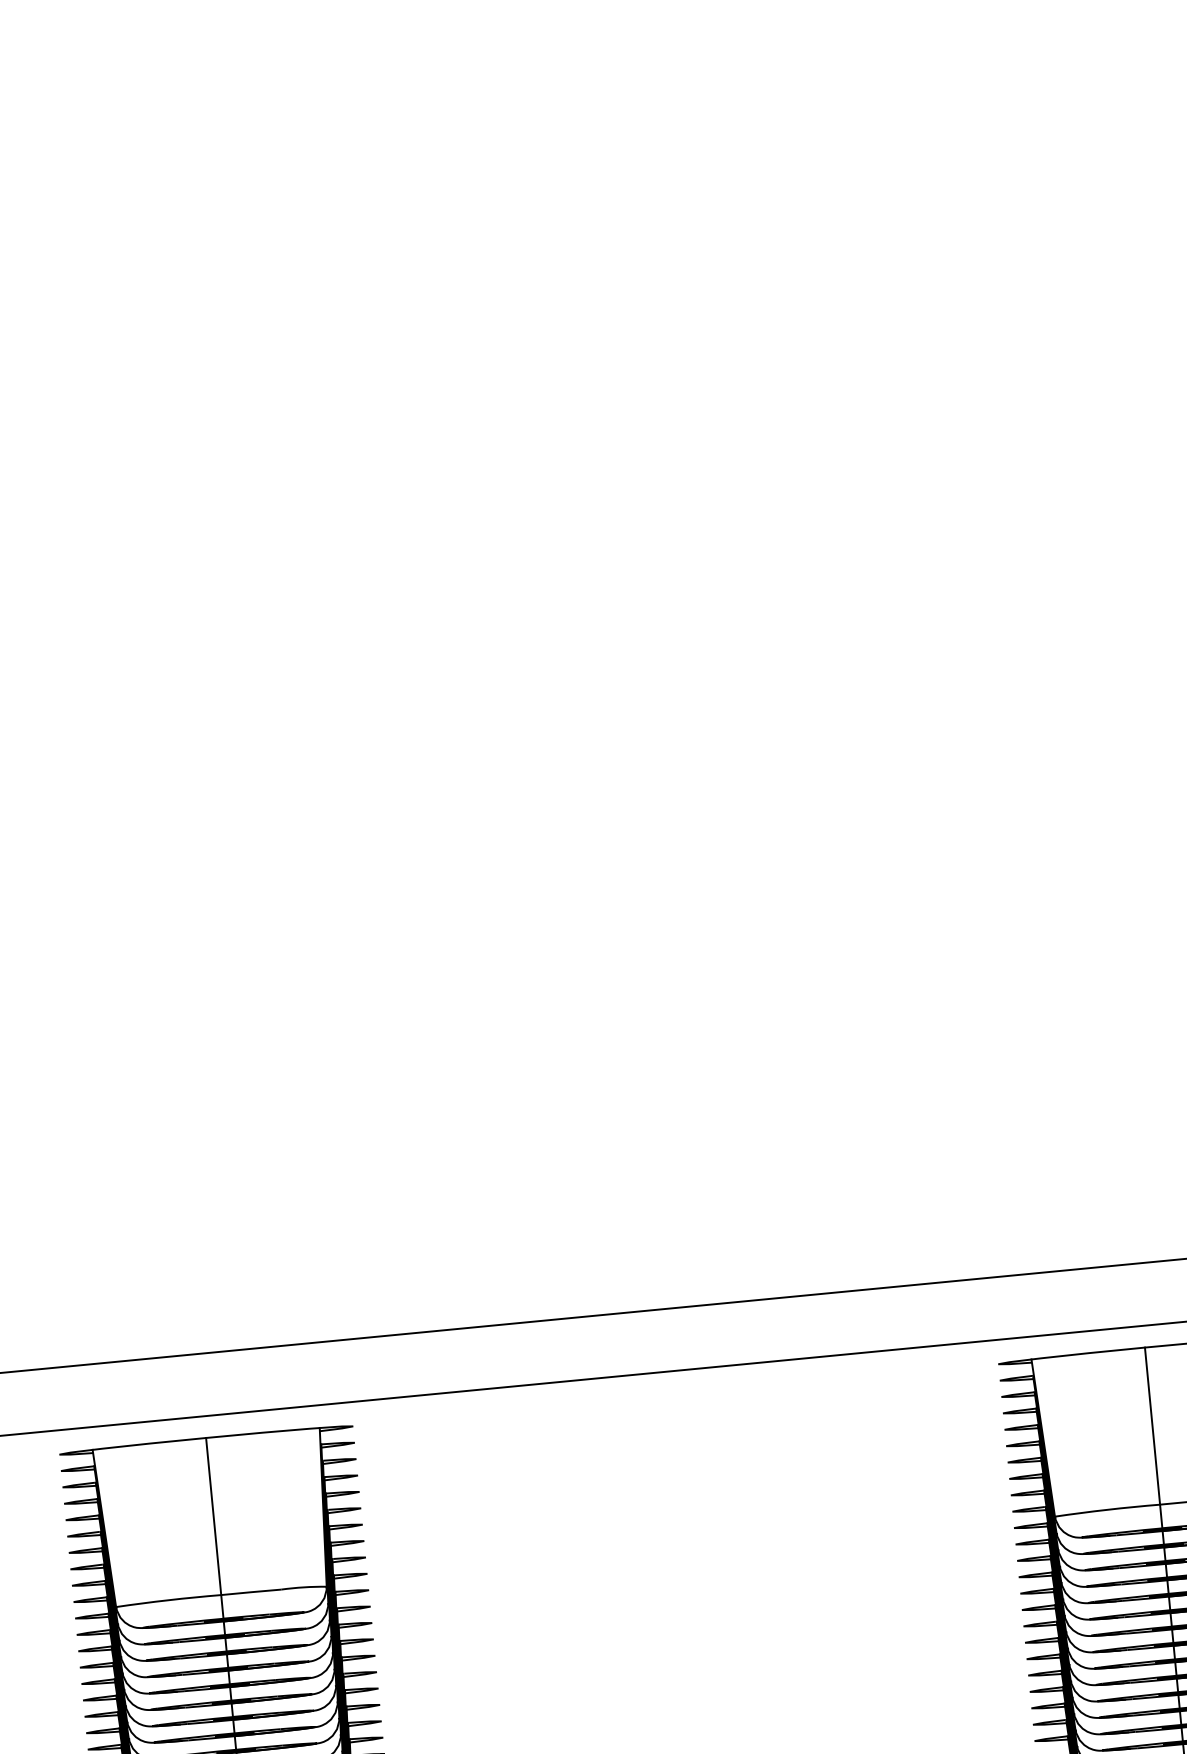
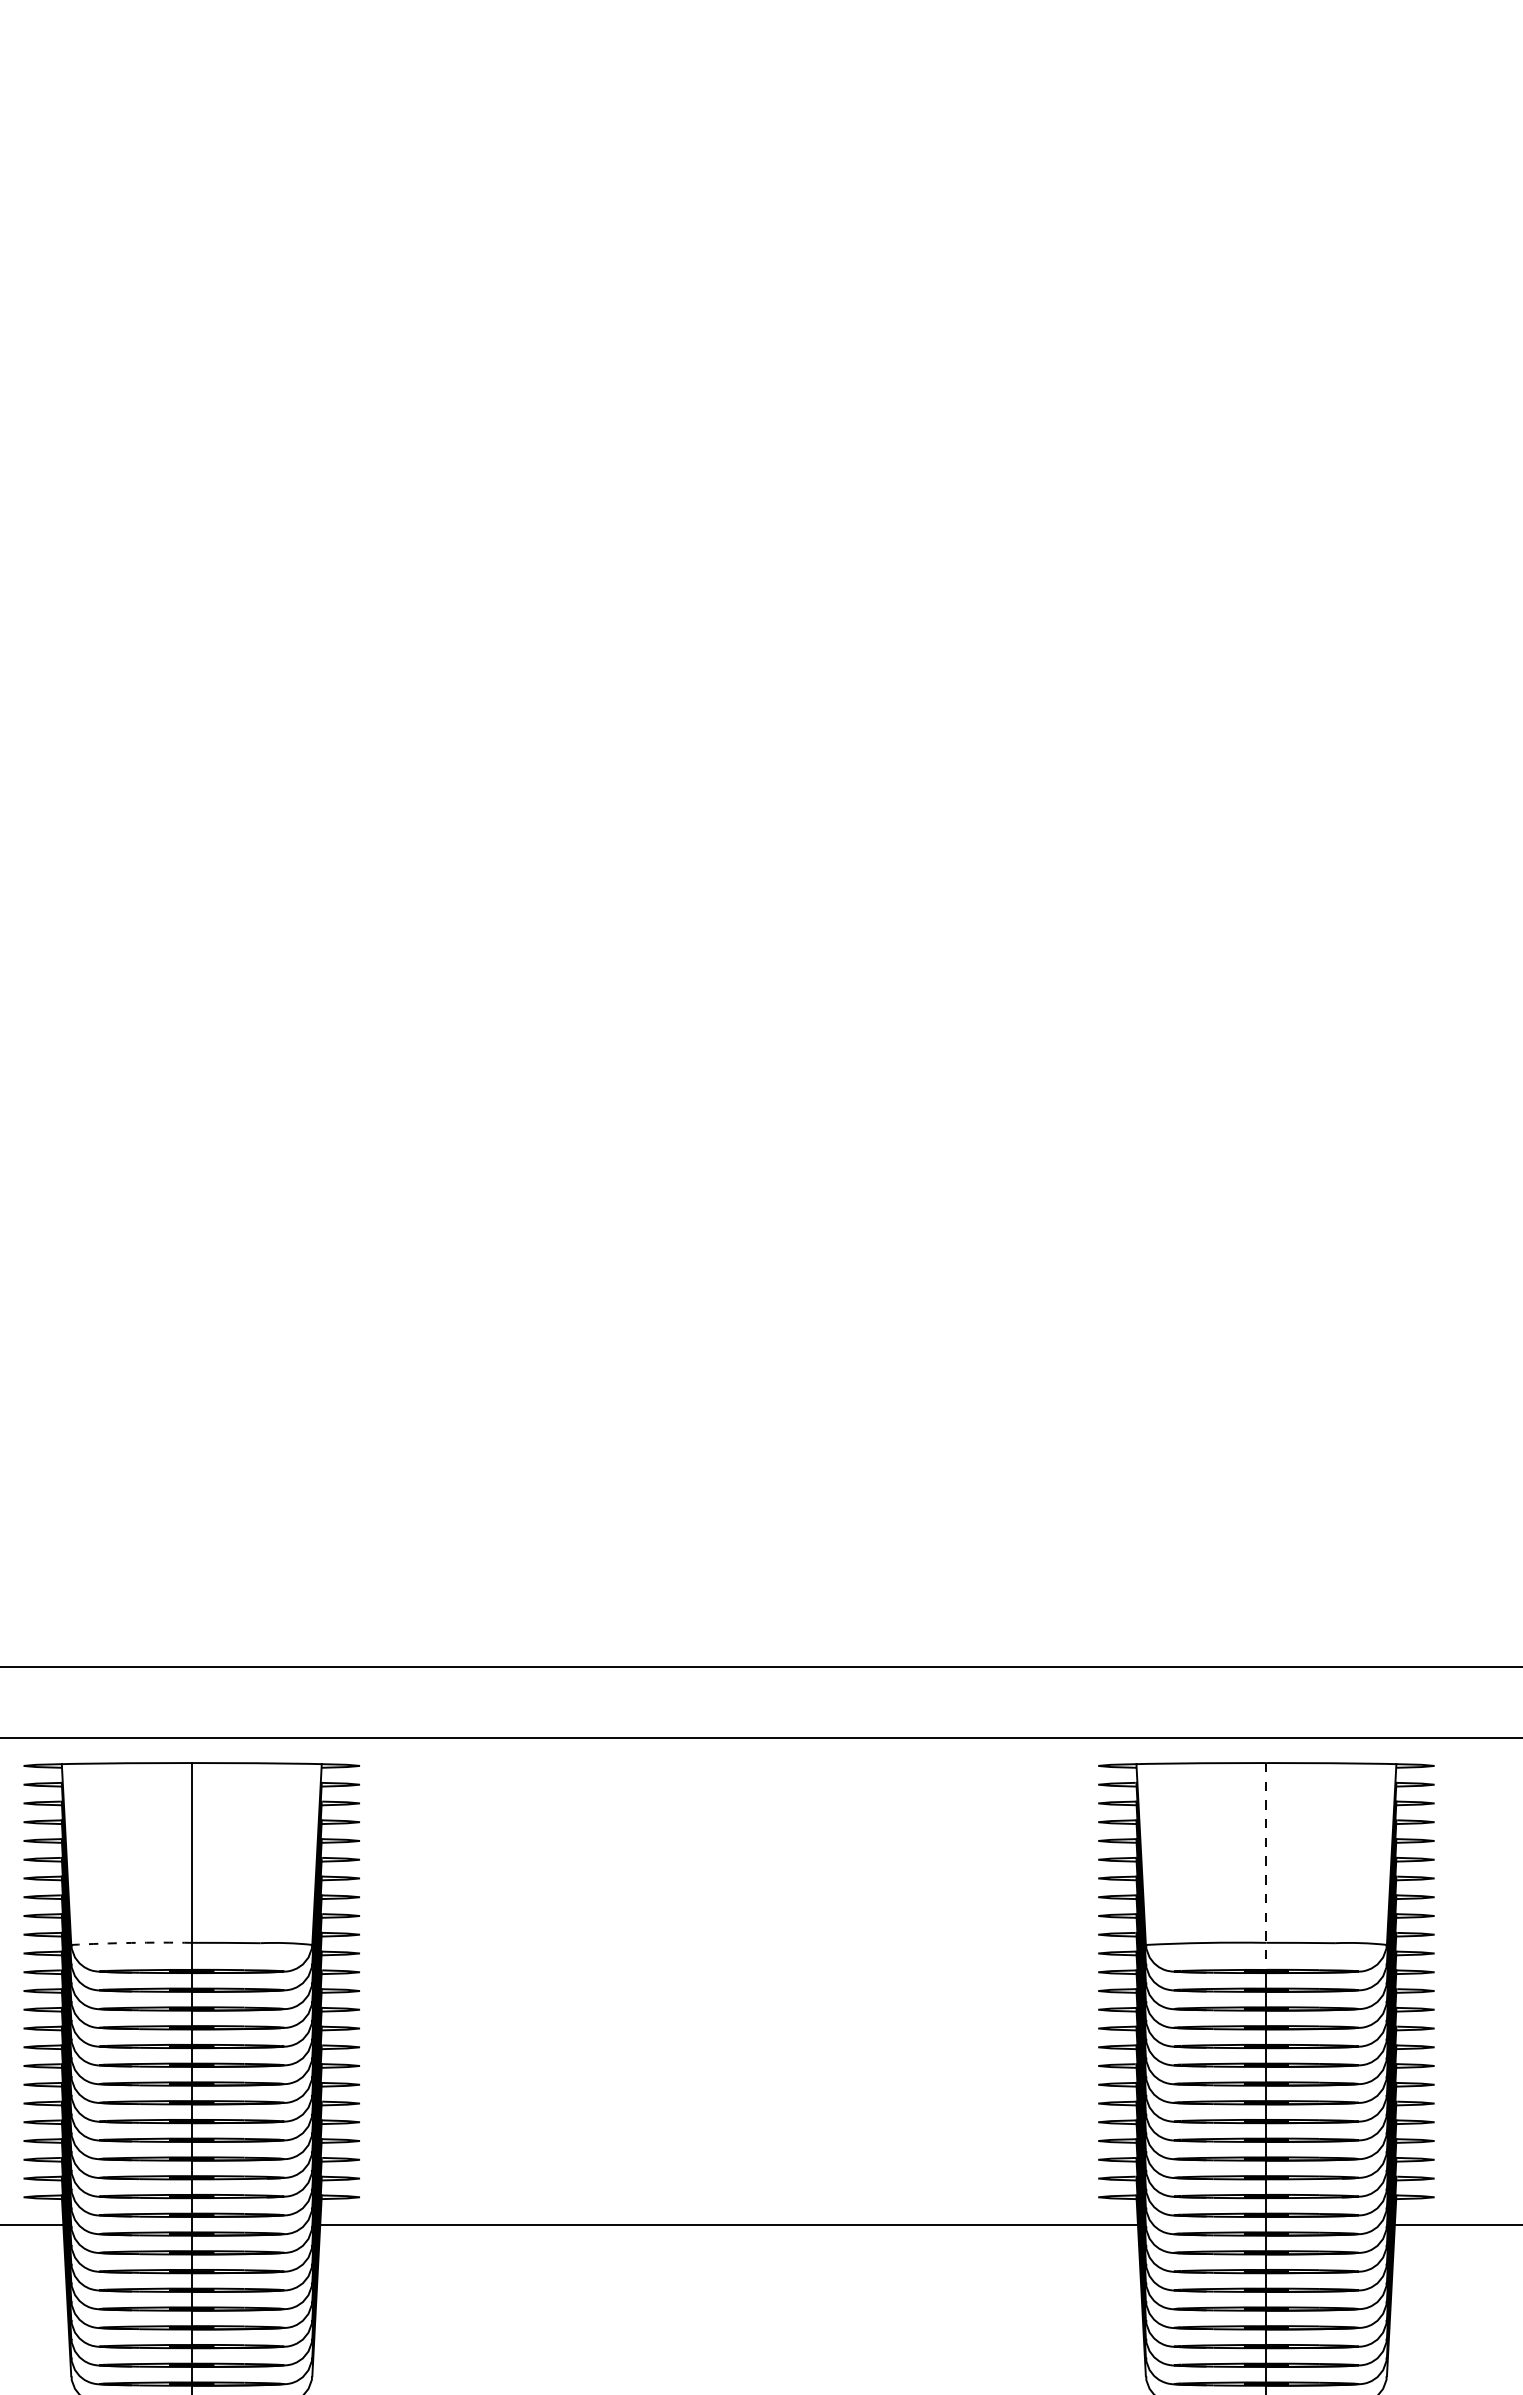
line: (1153, 1437) -> (1266, 1866), solid -> dashed
arc: (168, 1599) -> (131, 1942), solid -> dashed

